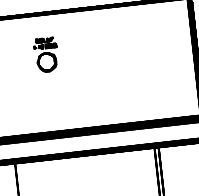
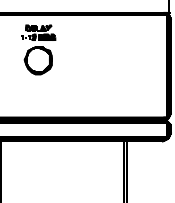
part: (45, 54) -> (38, 49), size x1.67

